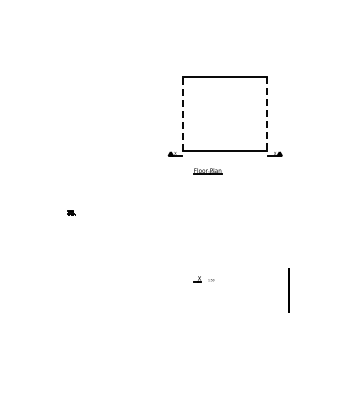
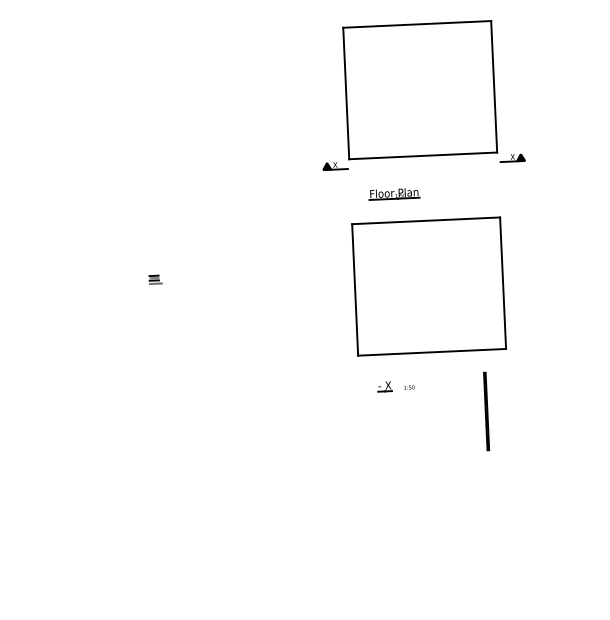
line: (183, 113) -> (346, 93), dashed -> solid
line: (266, 113) -> (494, 86), dashed -> solid
part: (224, 223) -> (428, 285), added
line: (288, 290) -> (485, 411), moved

